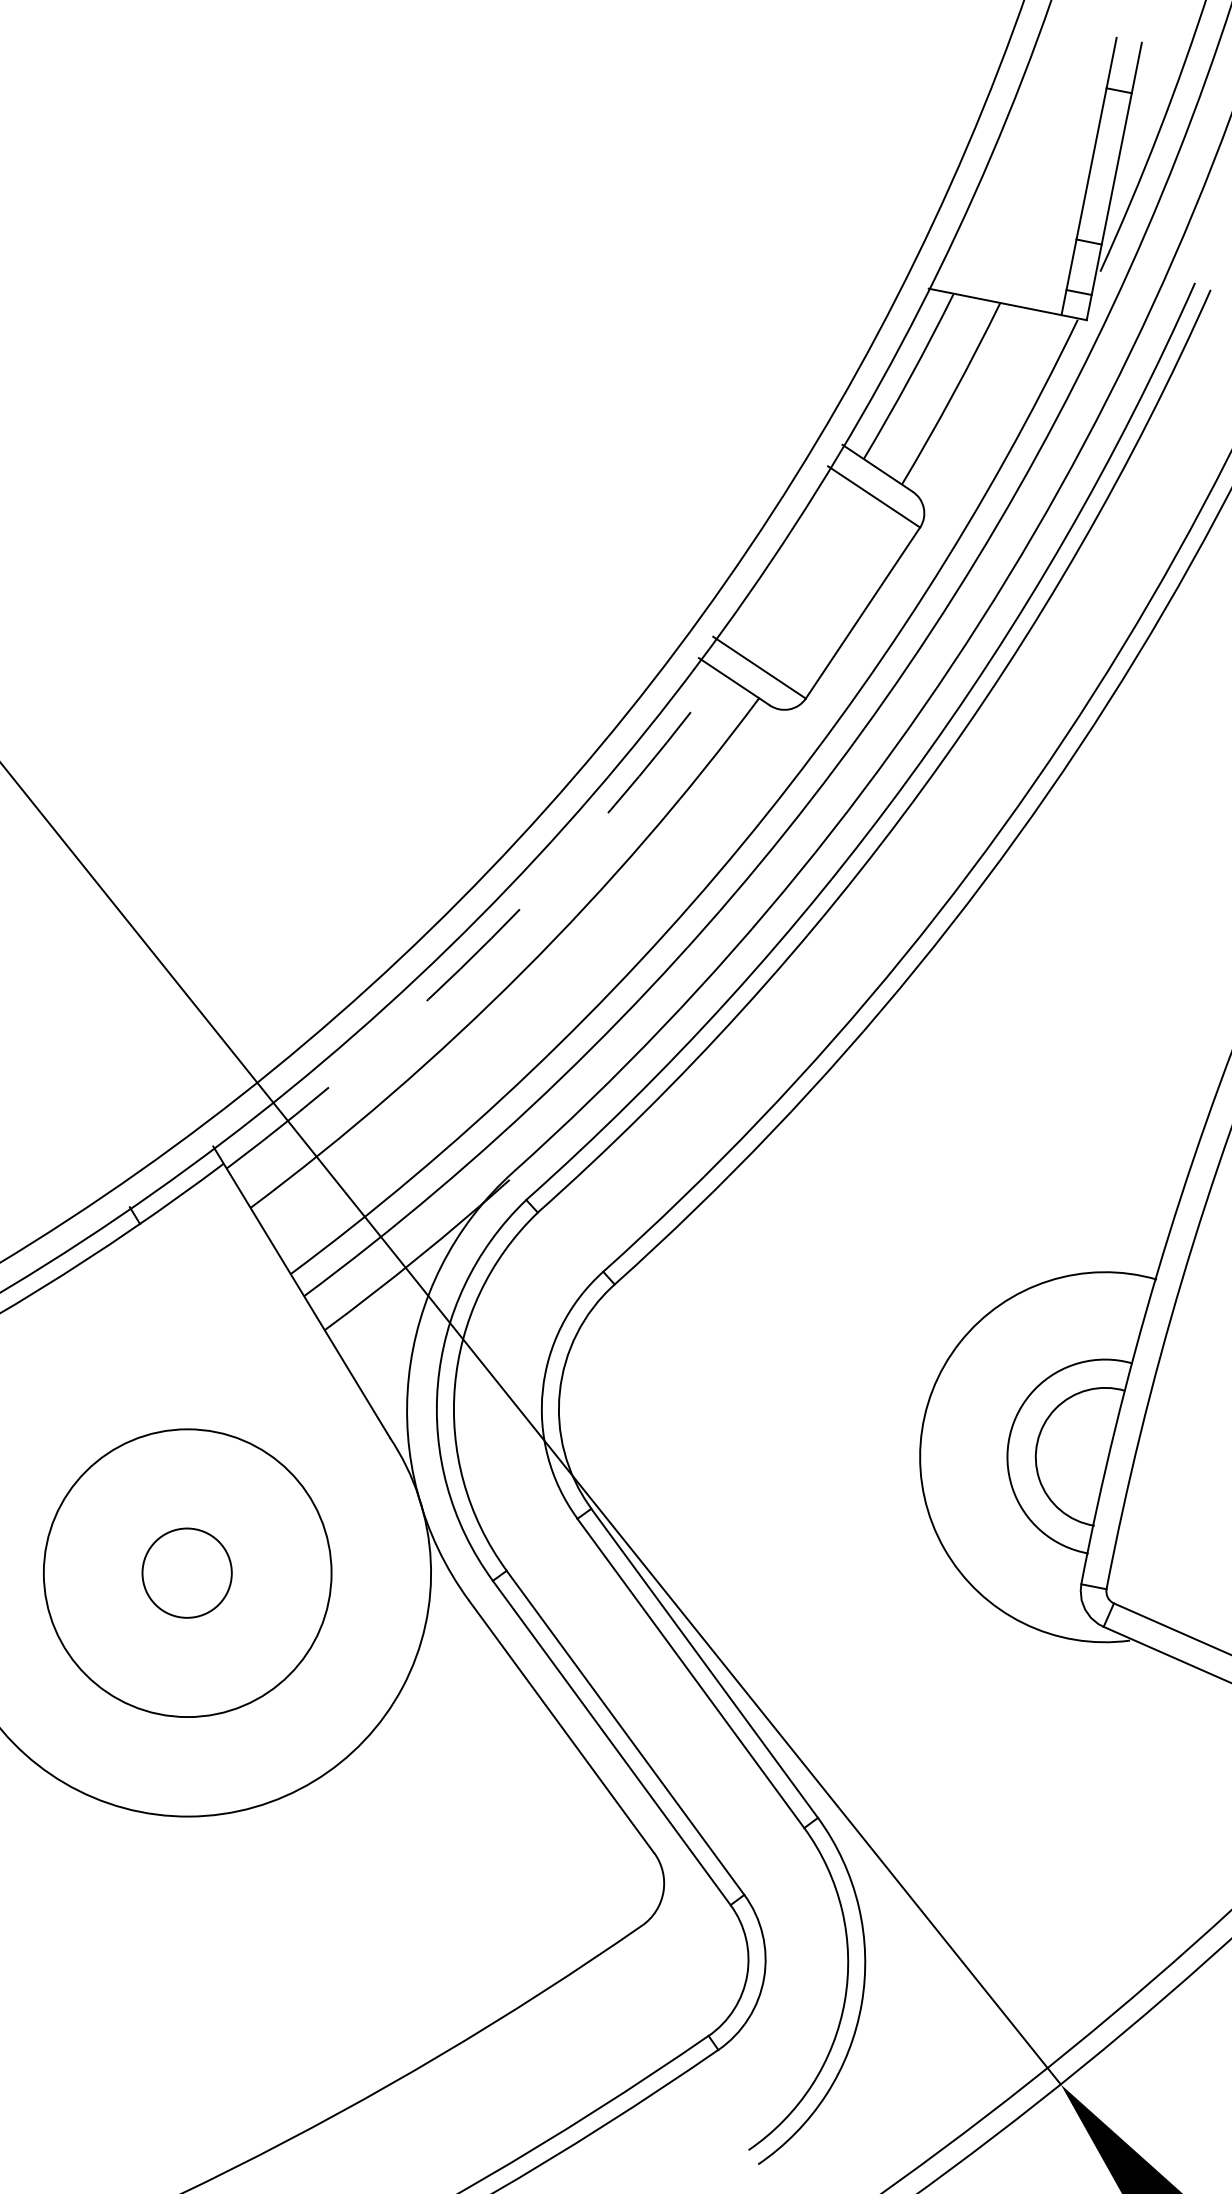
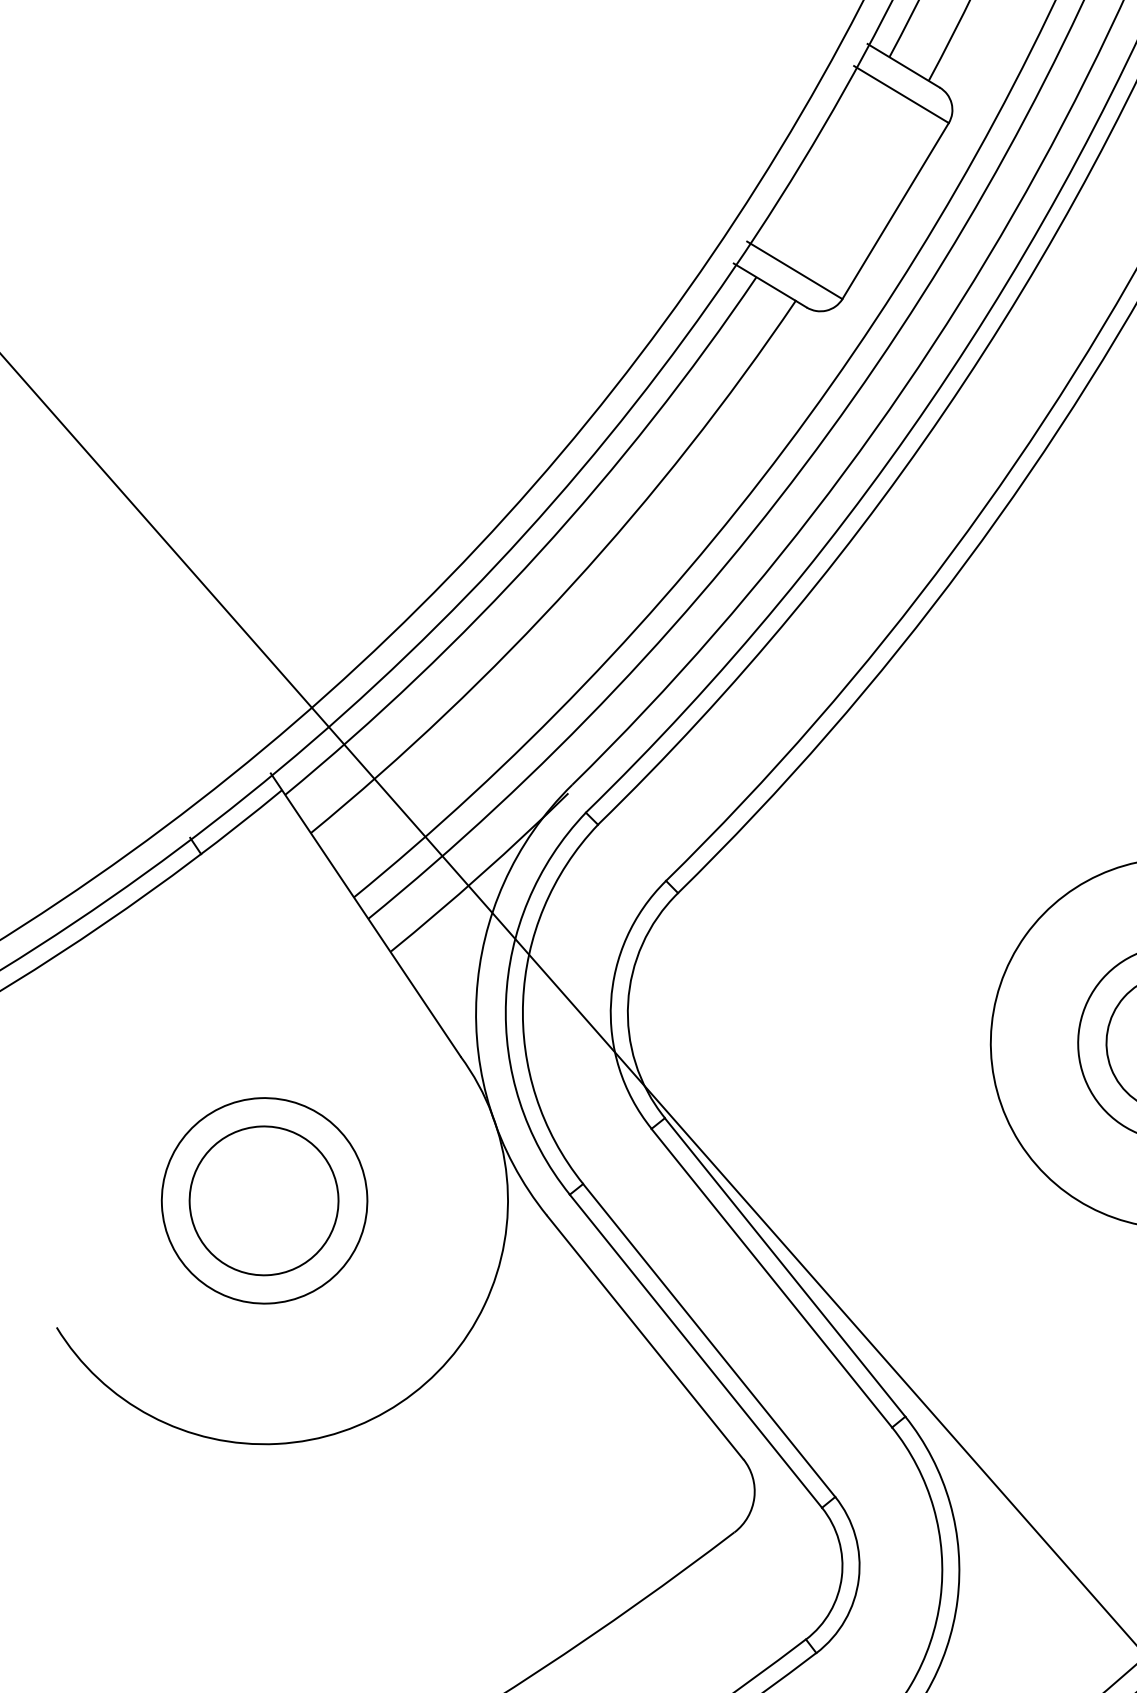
arc: (491, 938) -> (539, 553), dashed -> solid
circle: (186, 1572) -> (263, 1200), size x1.67
circle: (187, 1572) -> (264, 1200), size x0.71

